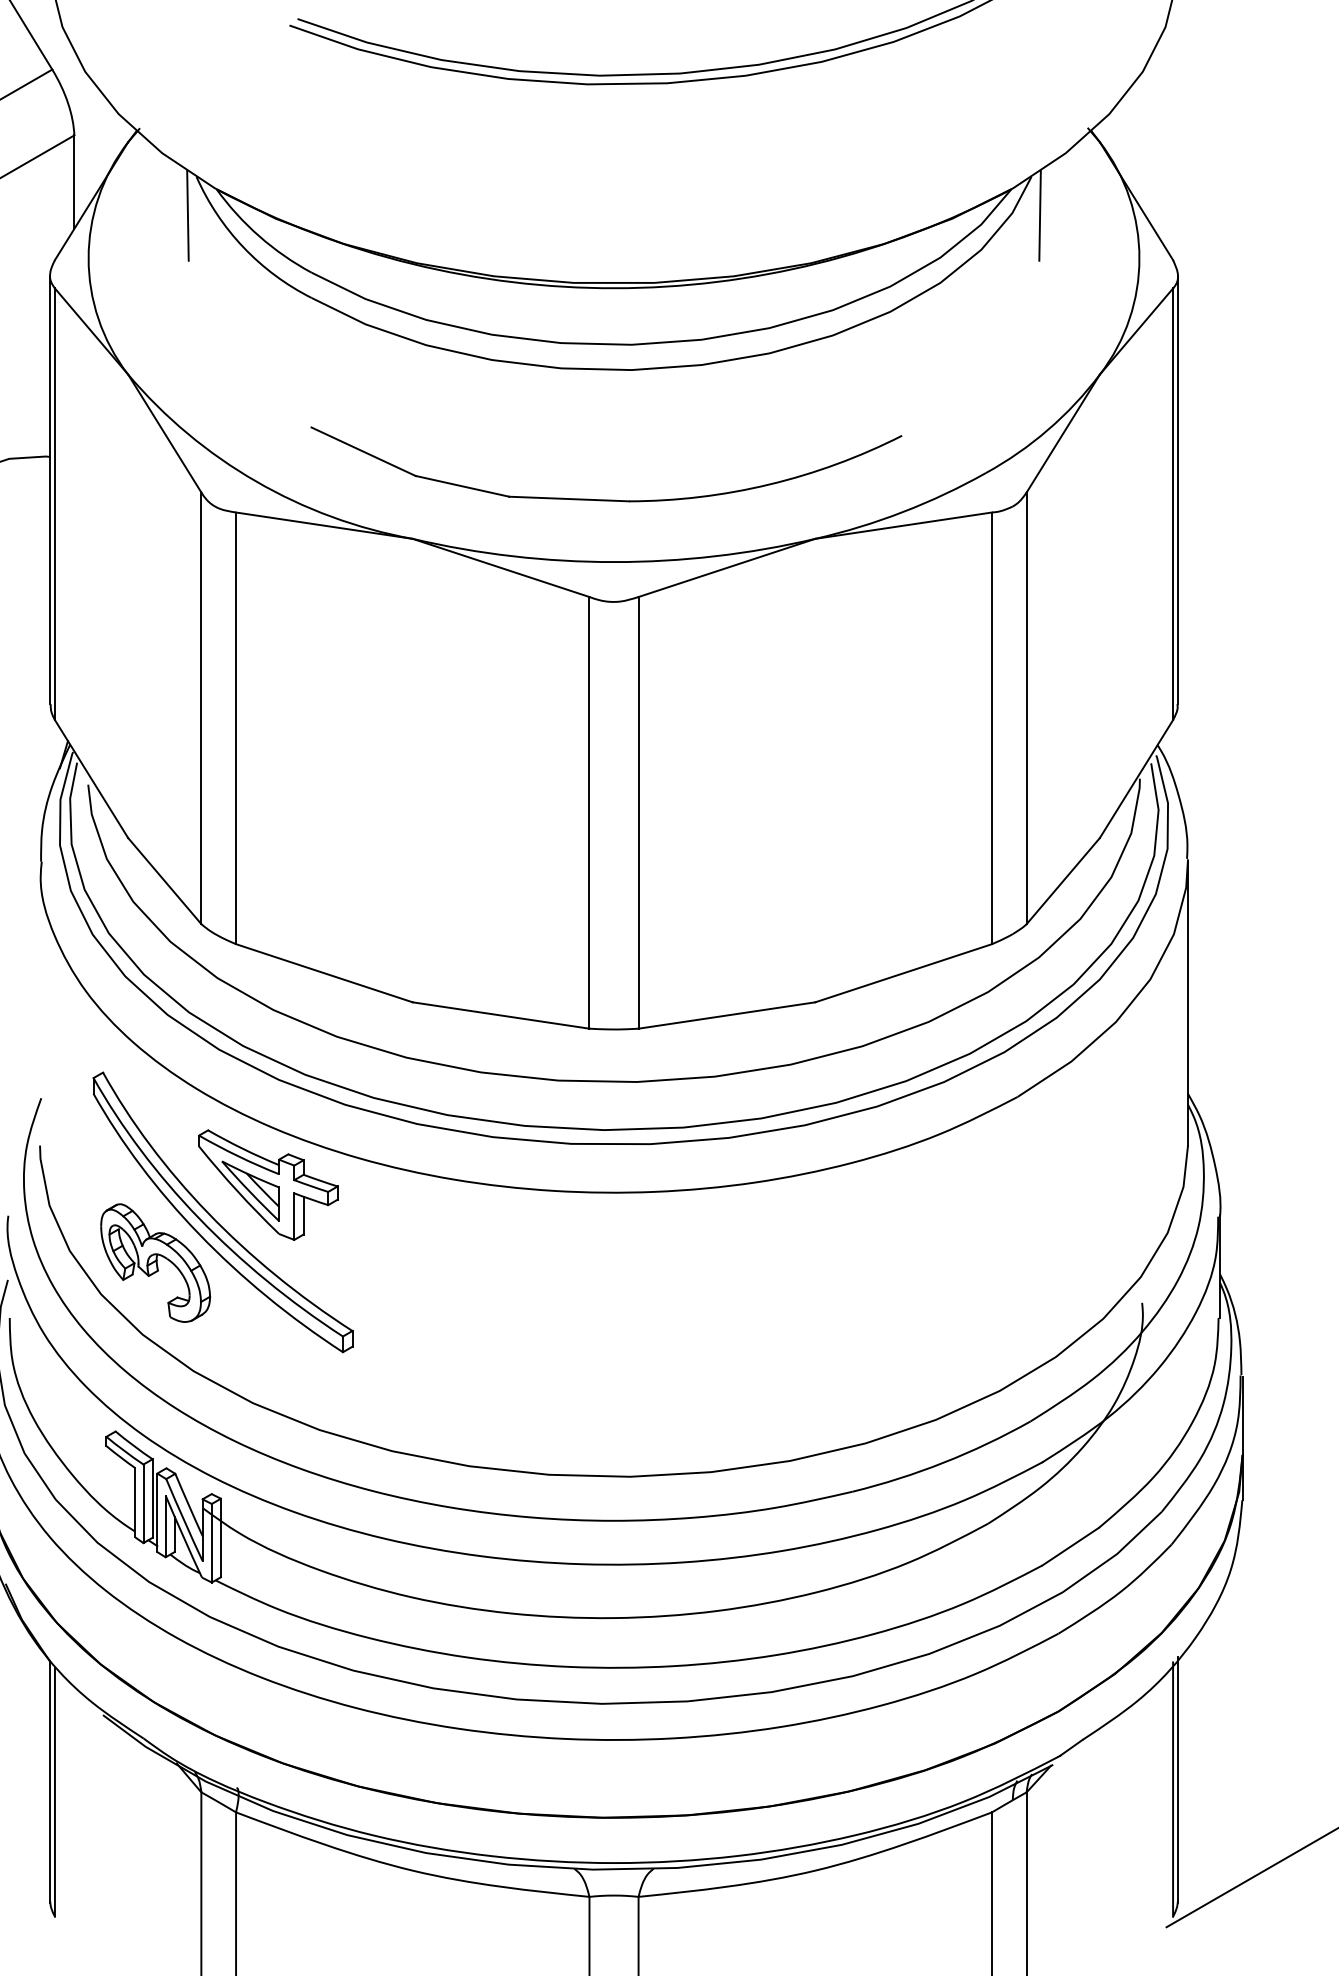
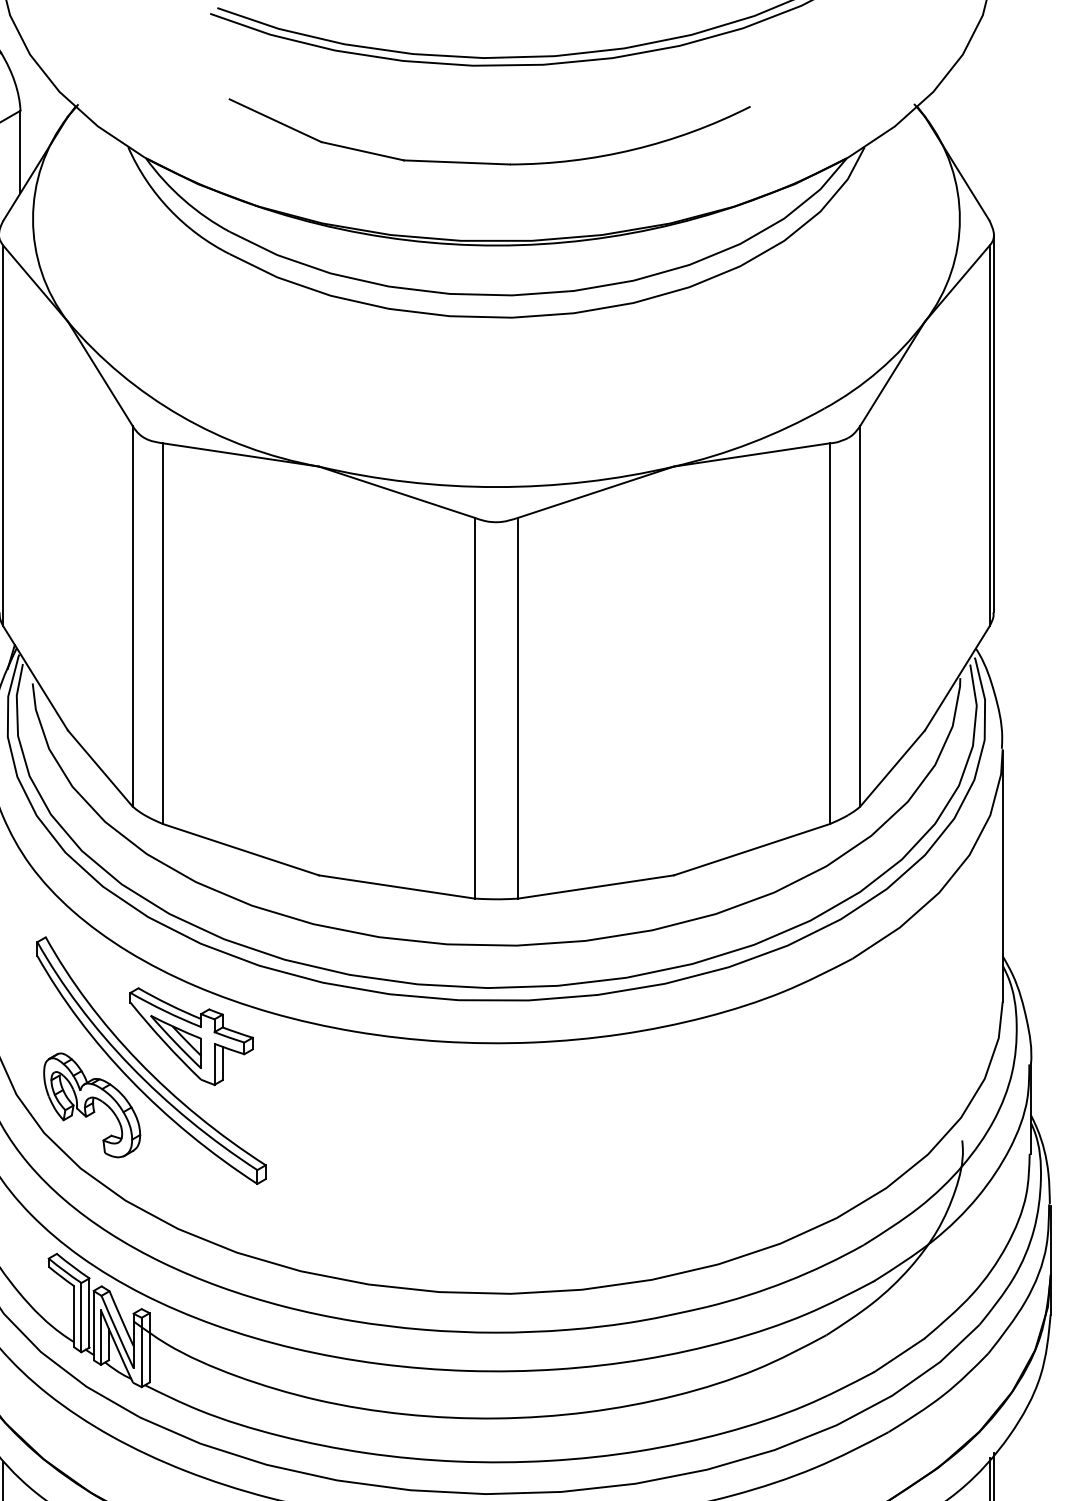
line: (187, 215) -> (120, 181), removed
line: (1039, 215) -> (871, 181), removed
part: (606, 499) -> (489, 162), moved

